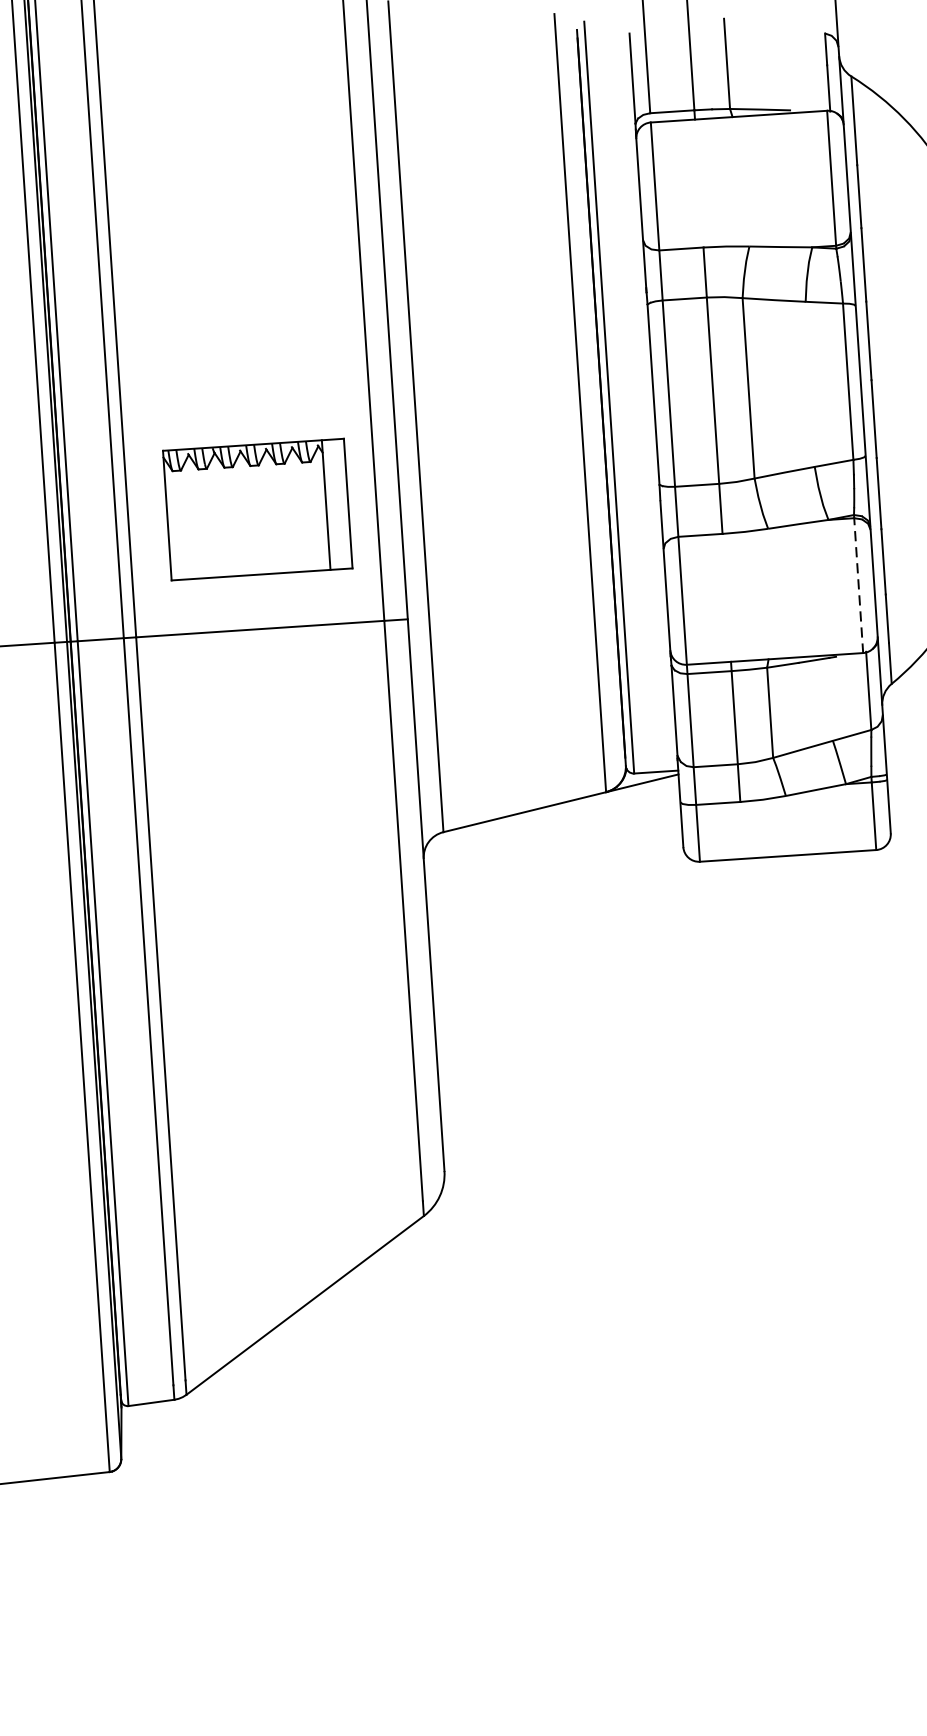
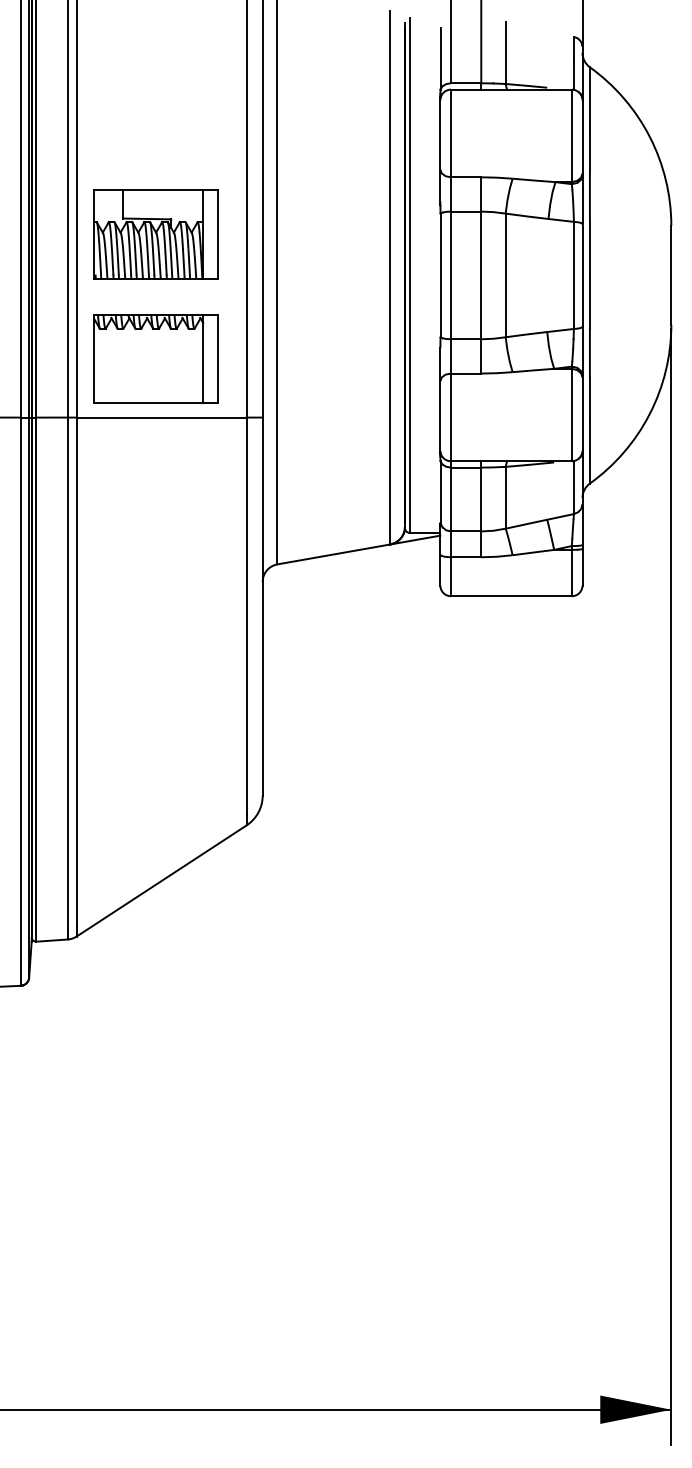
part: (233, 362) -> (155, 234), added
part: (256, 509) -> (155, 358), moved
line: (858, 584) -> (571, 414), dashed -> solid

